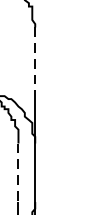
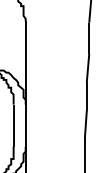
line: (34, 61) -> (25, 45), dashed -> solid
line: (18, 173) -> (13, 126), dashed -> solid

